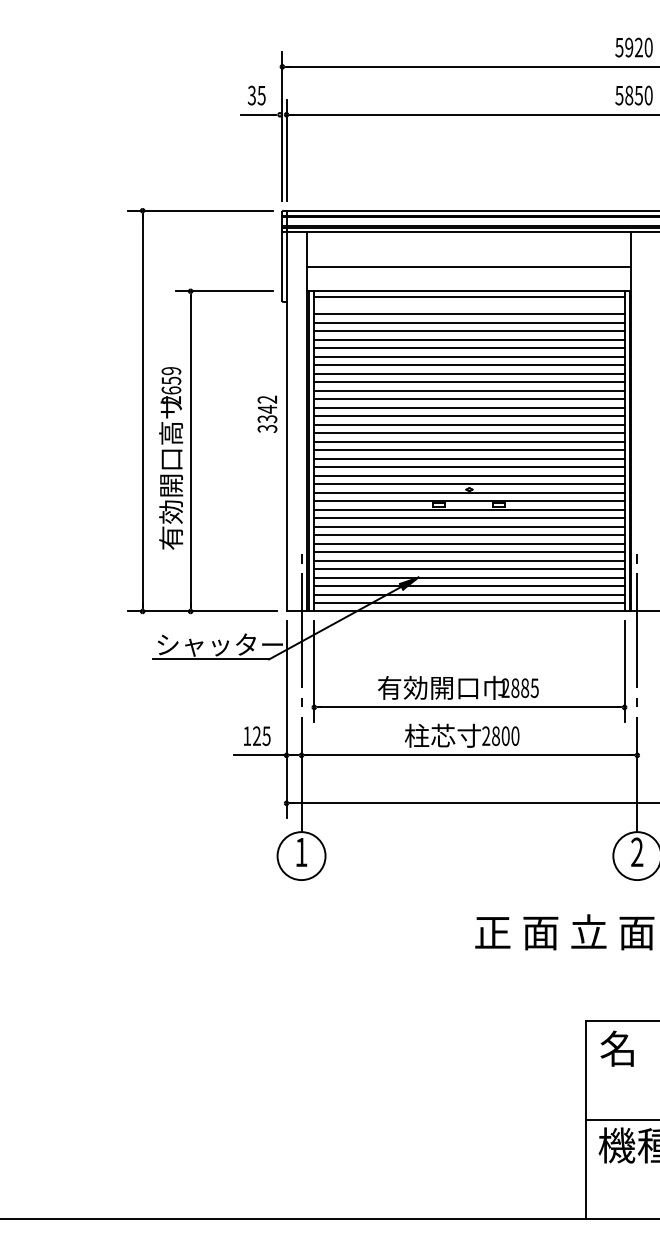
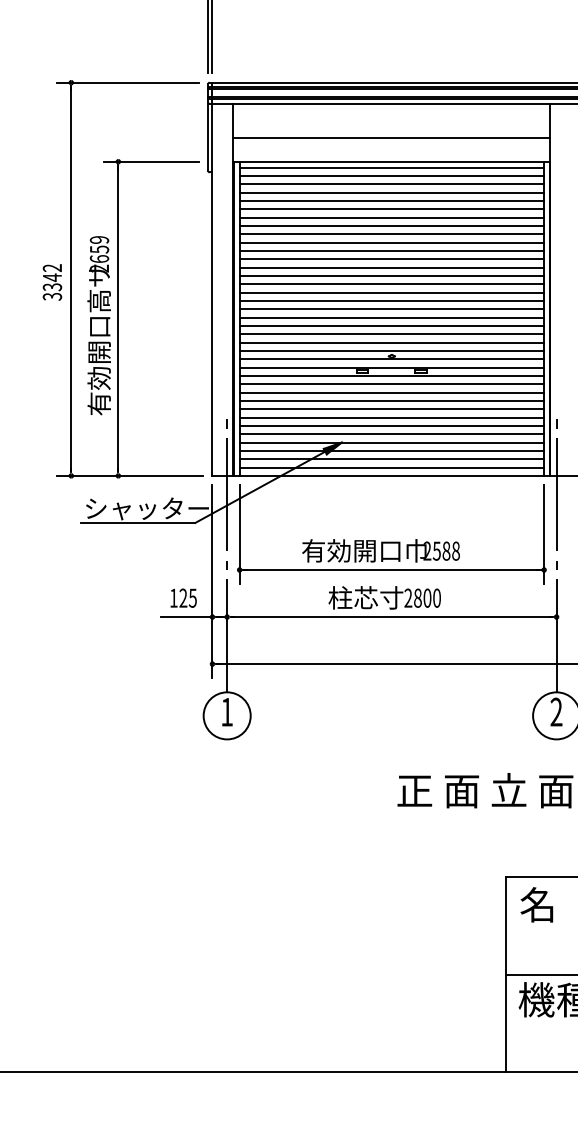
line: (469, 305) -> (391, 175), added
text: (267, 413) -> (52, 281), moved
text: (524, 687) -> (445, 550), 2885 -> 2588

